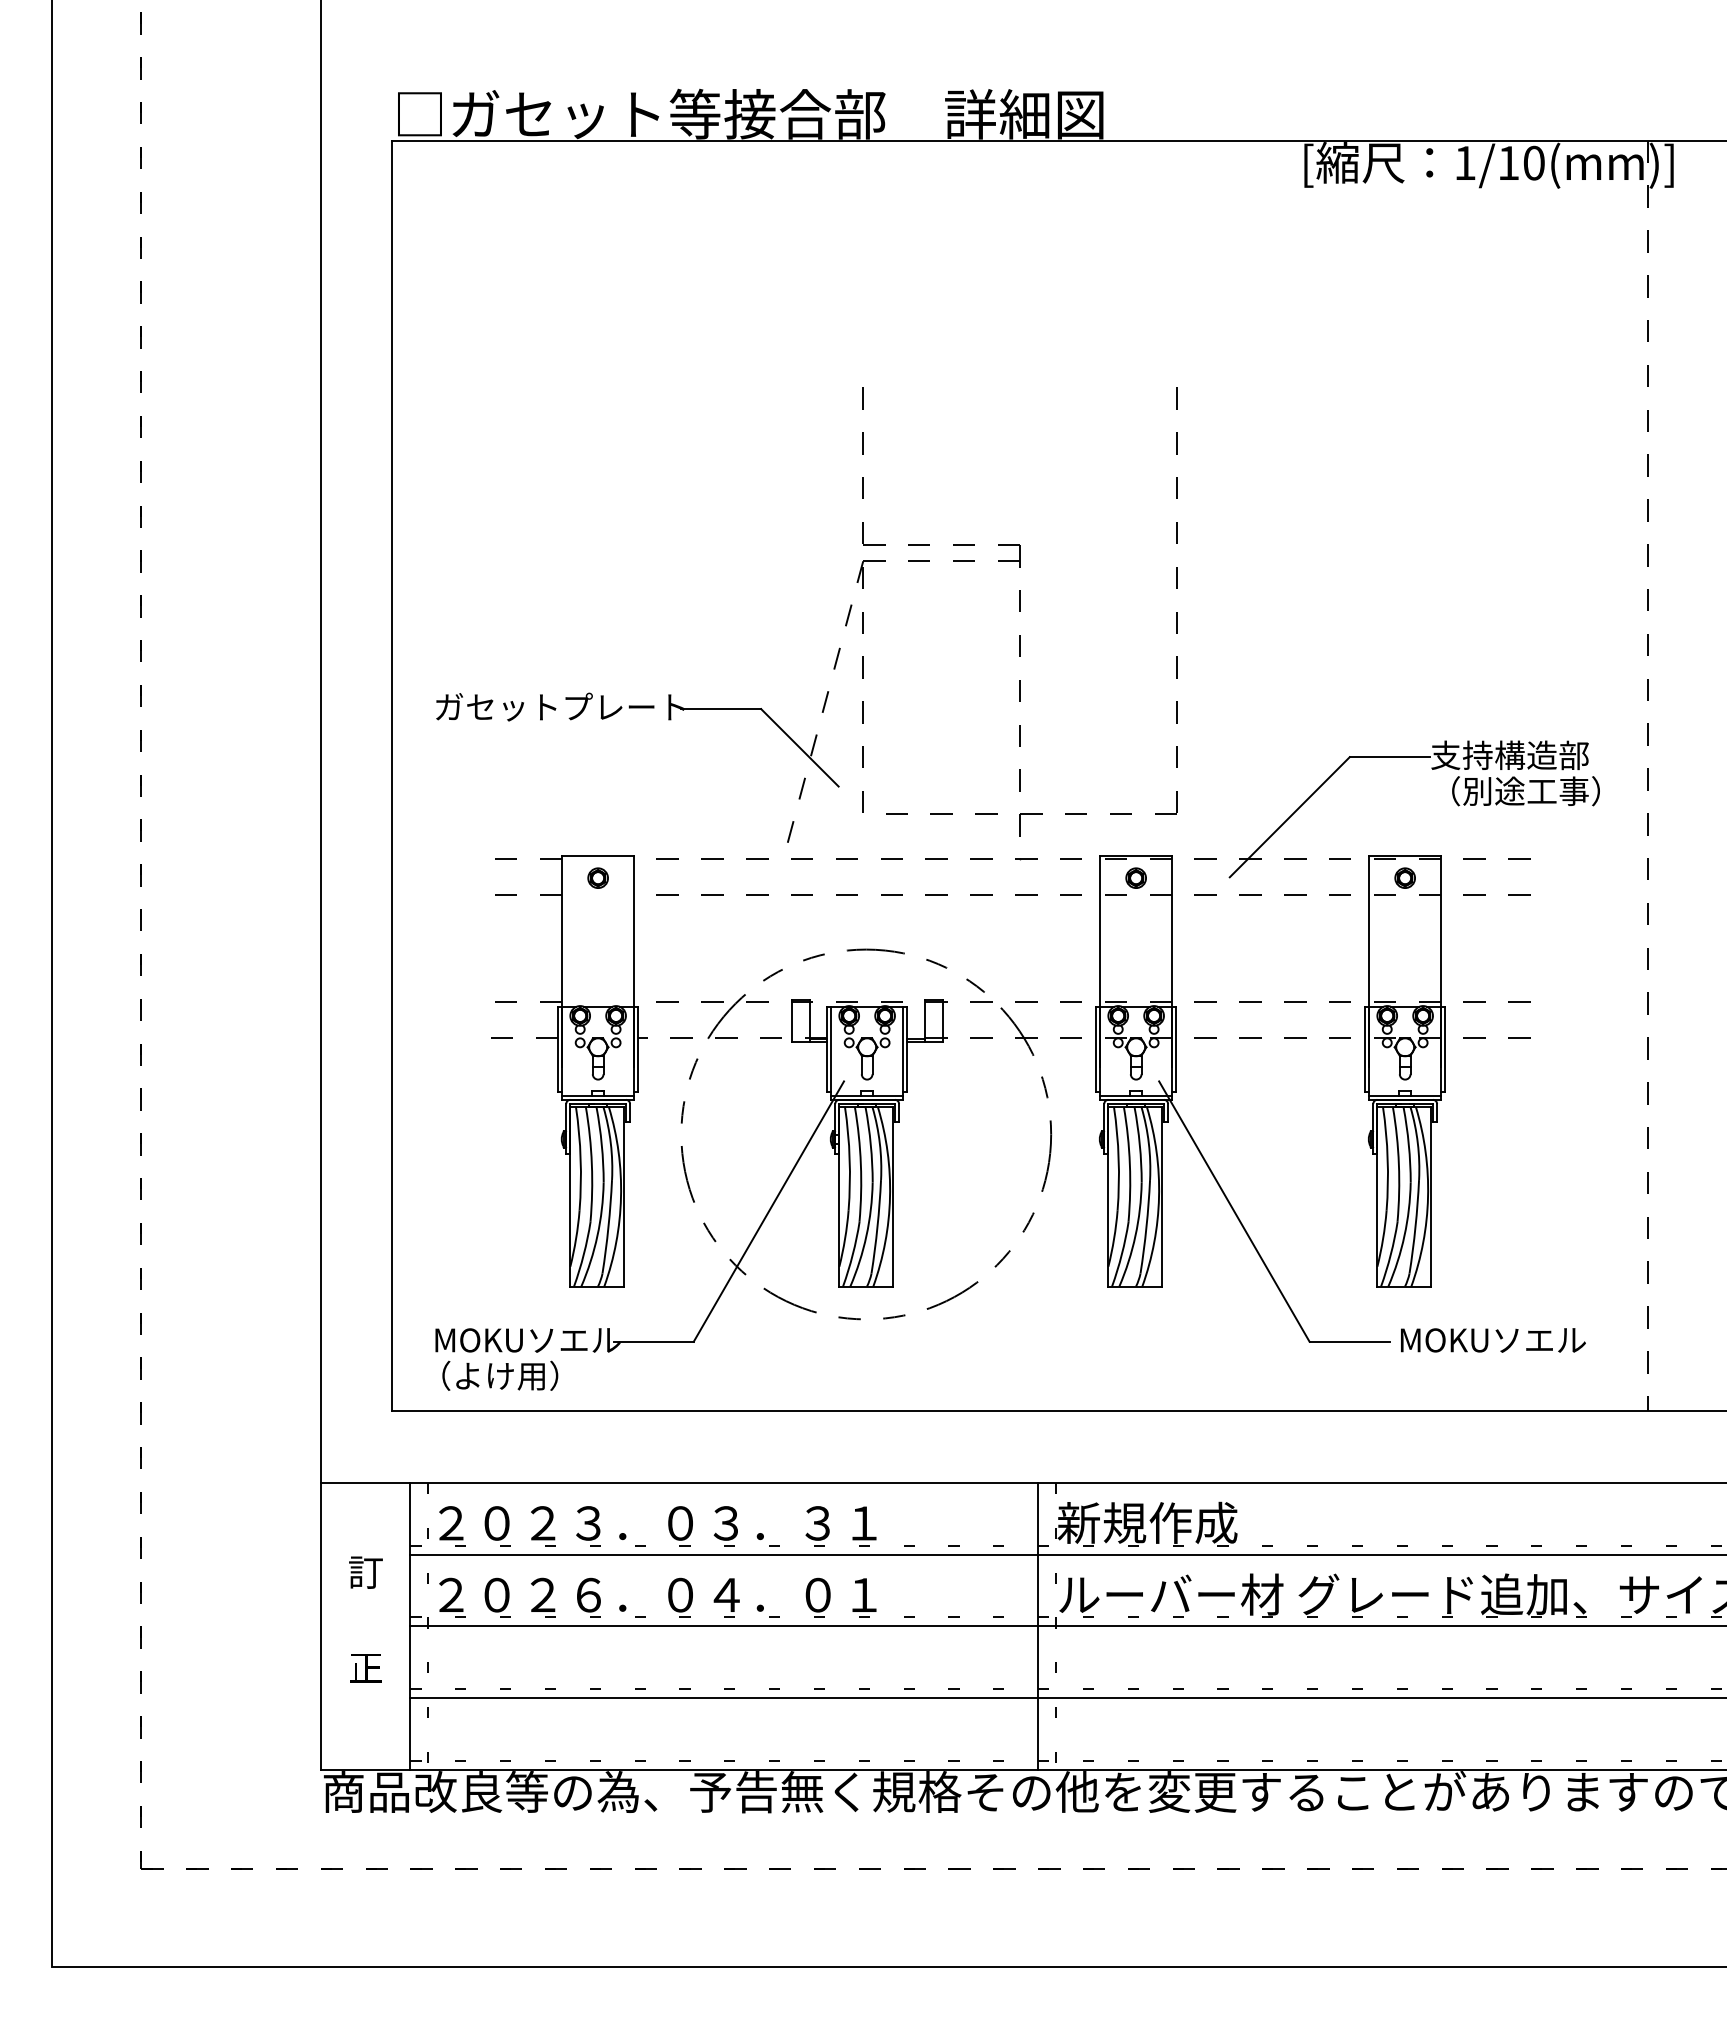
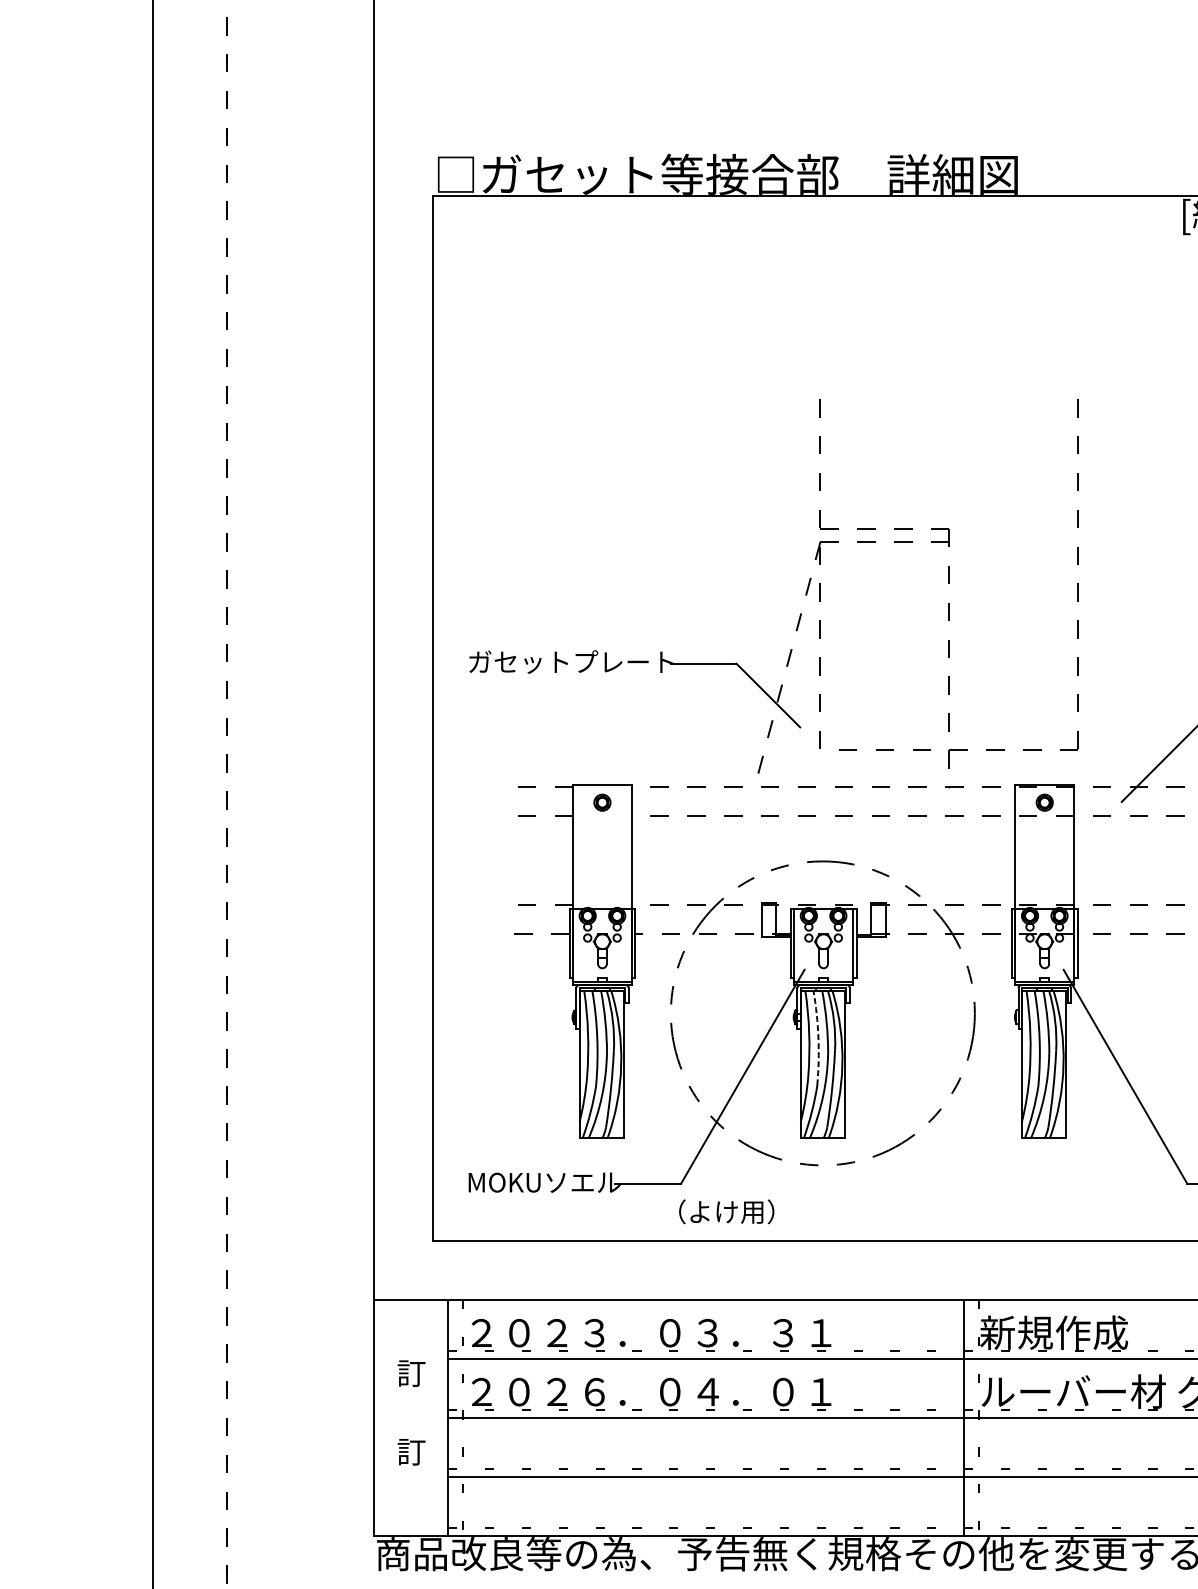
arc: (860, 1164) -> (818, 1038), solid -> dashed
text: (500, 1375) -> (726, 1211), moved
text: (365, 1668) -> (411, 1452), 正 -> 訂

